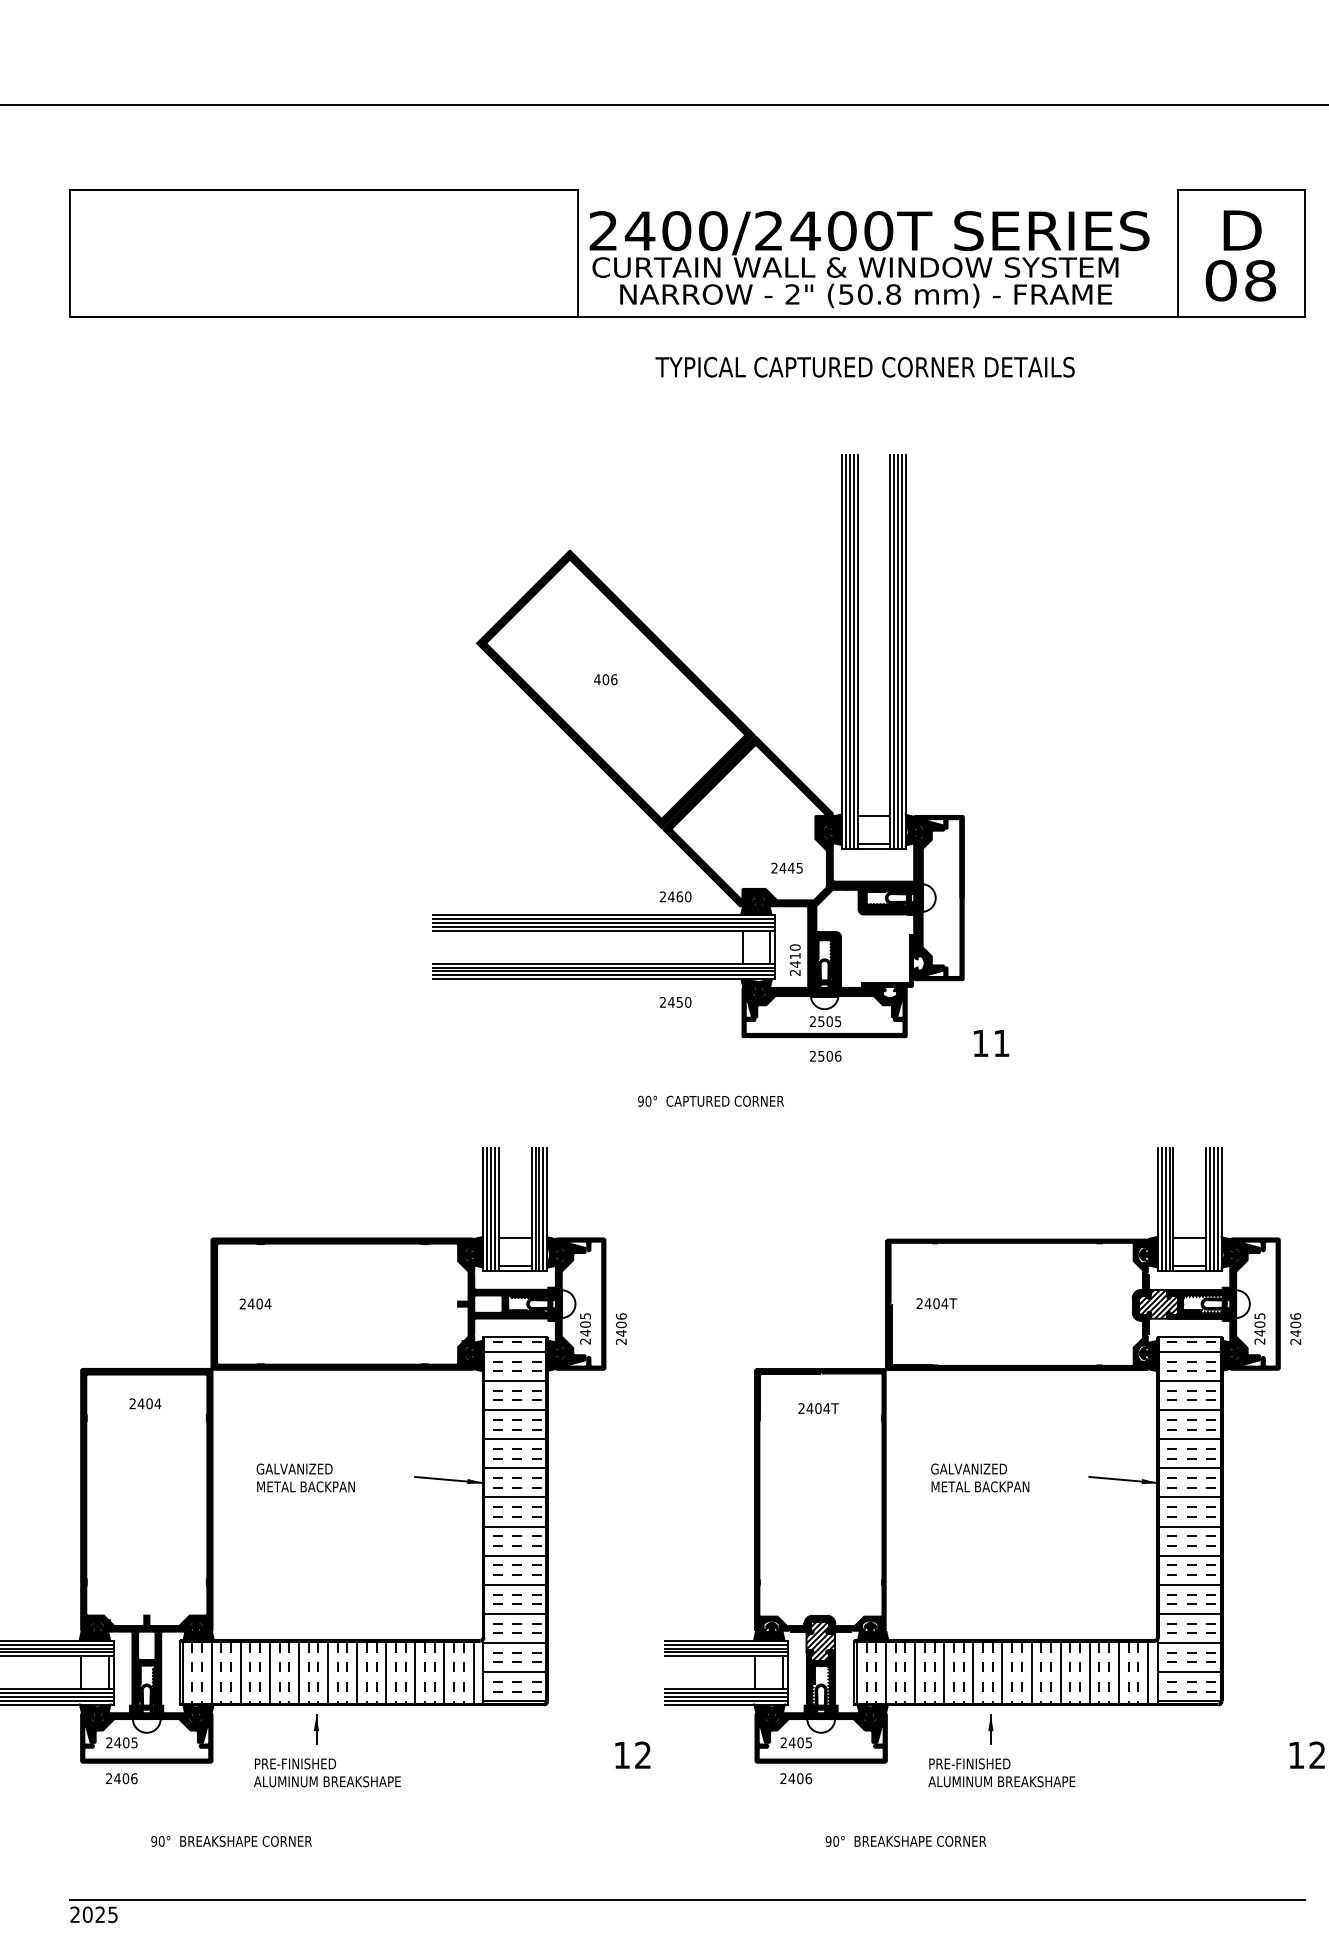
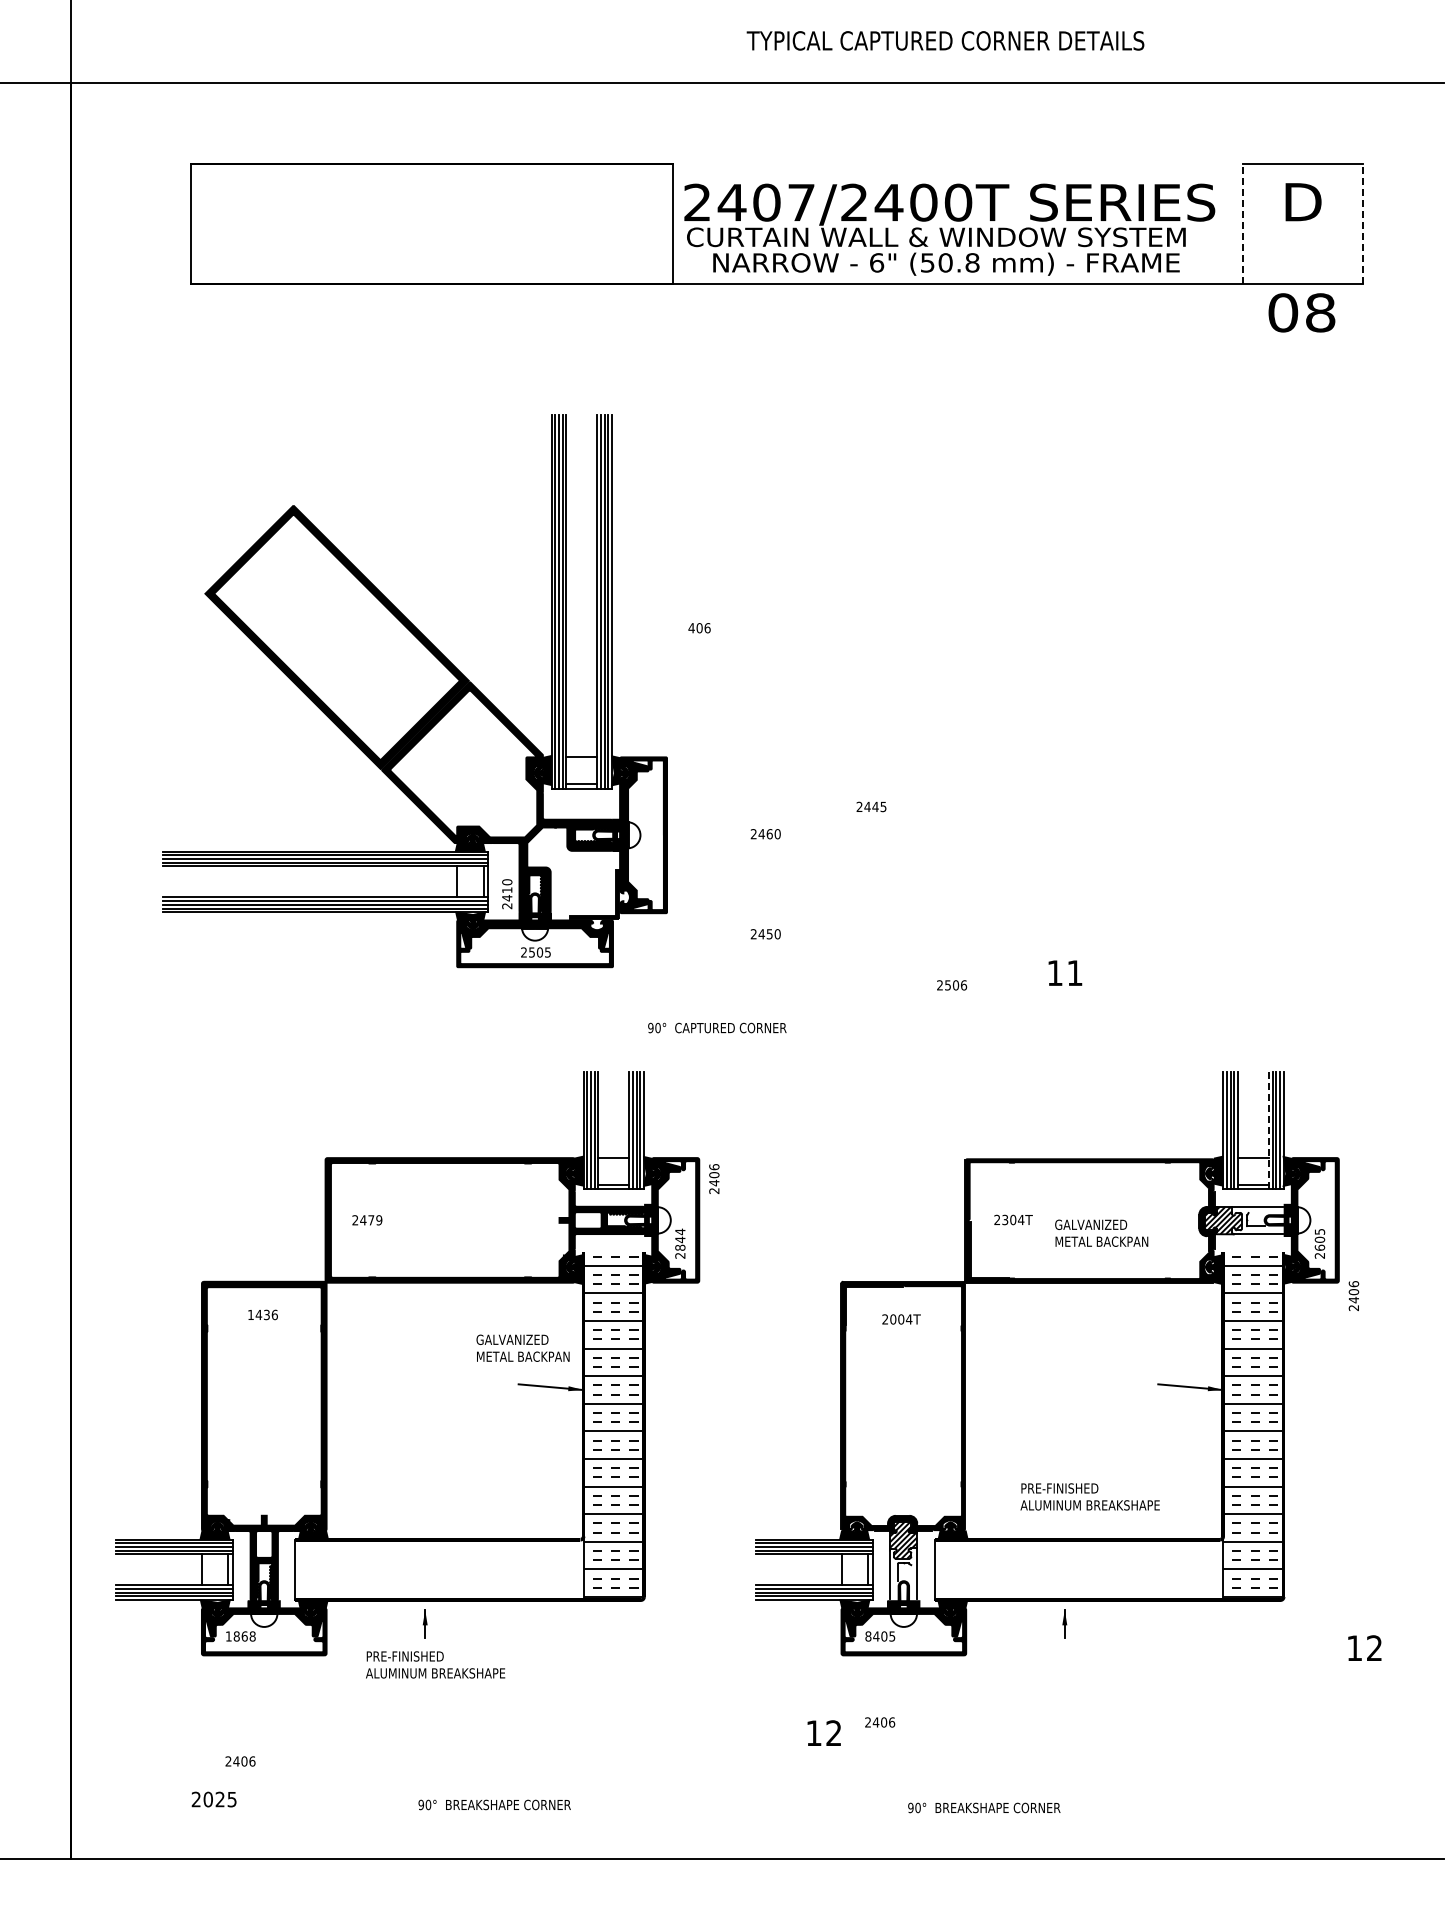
text: (713, 230) -> (801, 202), 2400/2400T -> 2407/2400T
line: (1178, 252) -> (1242, 223), solid -> dashed
line: (1304, 252) -> (1362, 223), solid -> dashed
text: (1240, 280) -> (1301, 312), moved
text: (793, 294) -> (877, 262), 2" -> 6"
text: (865, 366) -> (945, 40), moved
part: (697, 746) -> (414, 691), moved
text: (826, 1056) -> (952, 985), moved
text: (711, 1100) -> (717, 1027), moved
line: (1205, 1209) -> (1268, 1130), solid -> dashed
text: (928, 1303) -> (1005, 1219), 2404T -> 2304T
text: (264, 1304) -> (375, 1220), 2404 -> 2479
fill: (1194, 1304) -> (1257, 1220), removed
text: (585, 1324) -> (680, 1239), 2405 -> 2844
text: (621, 1328) -> (714, 1178), moved
text: (1295, 1329) -> (1353, 1296), moved
text: (1259, 1332) -> (1319, 1247), 2405 -> 2605
line: (515, 1336) -> (613, 1251), removed
line: (1189, 1336) -> (1253, 1251), removed
text: (145, 1403) -> (263, 1314), 2404 -> 1436
text: (810, 1408) -> (893, 1319), 2404T -> 2004T
text: (305, 1477) -> (522, 1347), moved
text: (980, 1477) -> (1101, 1232), moved
hatch: (332, 1672) -> (440, 1569), removed
hatch: (1007, 1672) -> (1080, 1569), removed
fill: (820, 1677) -> (903, 1574), removed
text: (121, 1742) -> (240, 1636), 2405 -> 1868
text: (783, 1742) -> (868, 1636), 2405 -> 8405
text: (632, 1754) -> (823, 1732), moved
text: (1001, 1772) -> (1089, 1496), moved
text: (121, 1778) -> (240, 1761), moved
text: (796, 1778) -> (880, 1722), moved
text: (231, 1840) -> (494, 1804), moved
text: (906, 1840) -> (984, 1807), moved
line: (686, 1899) -> (776, 1785), removed

